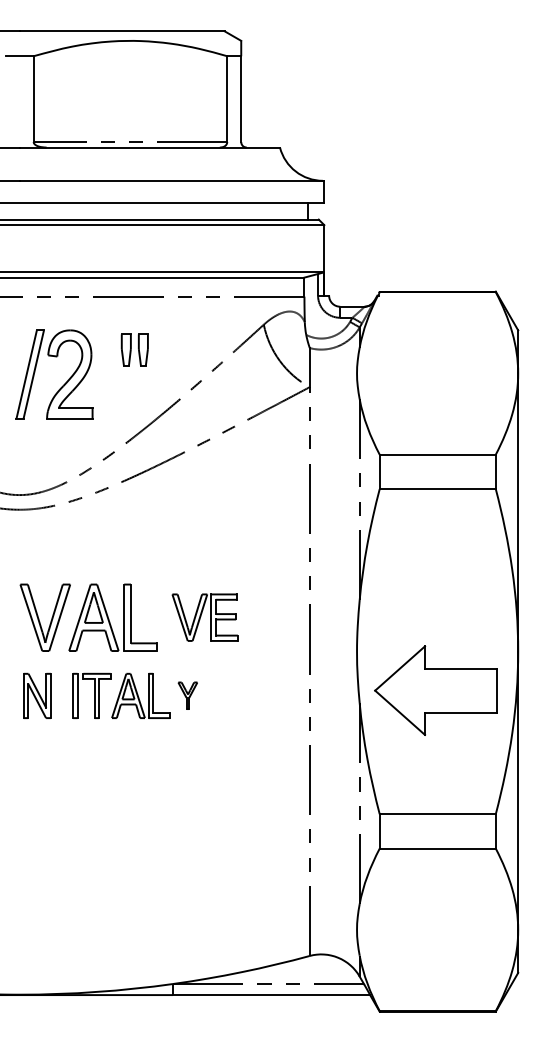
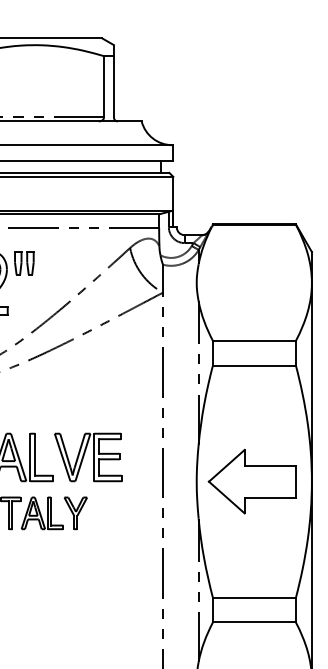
part: (134, 349) -> (24, 262), moved
part: (204, 617) -> (87, 457), size x1.43
part: (435, 690) -> (252, 481), moved
part: (187, 695) -> (75, 513), size x1.67

